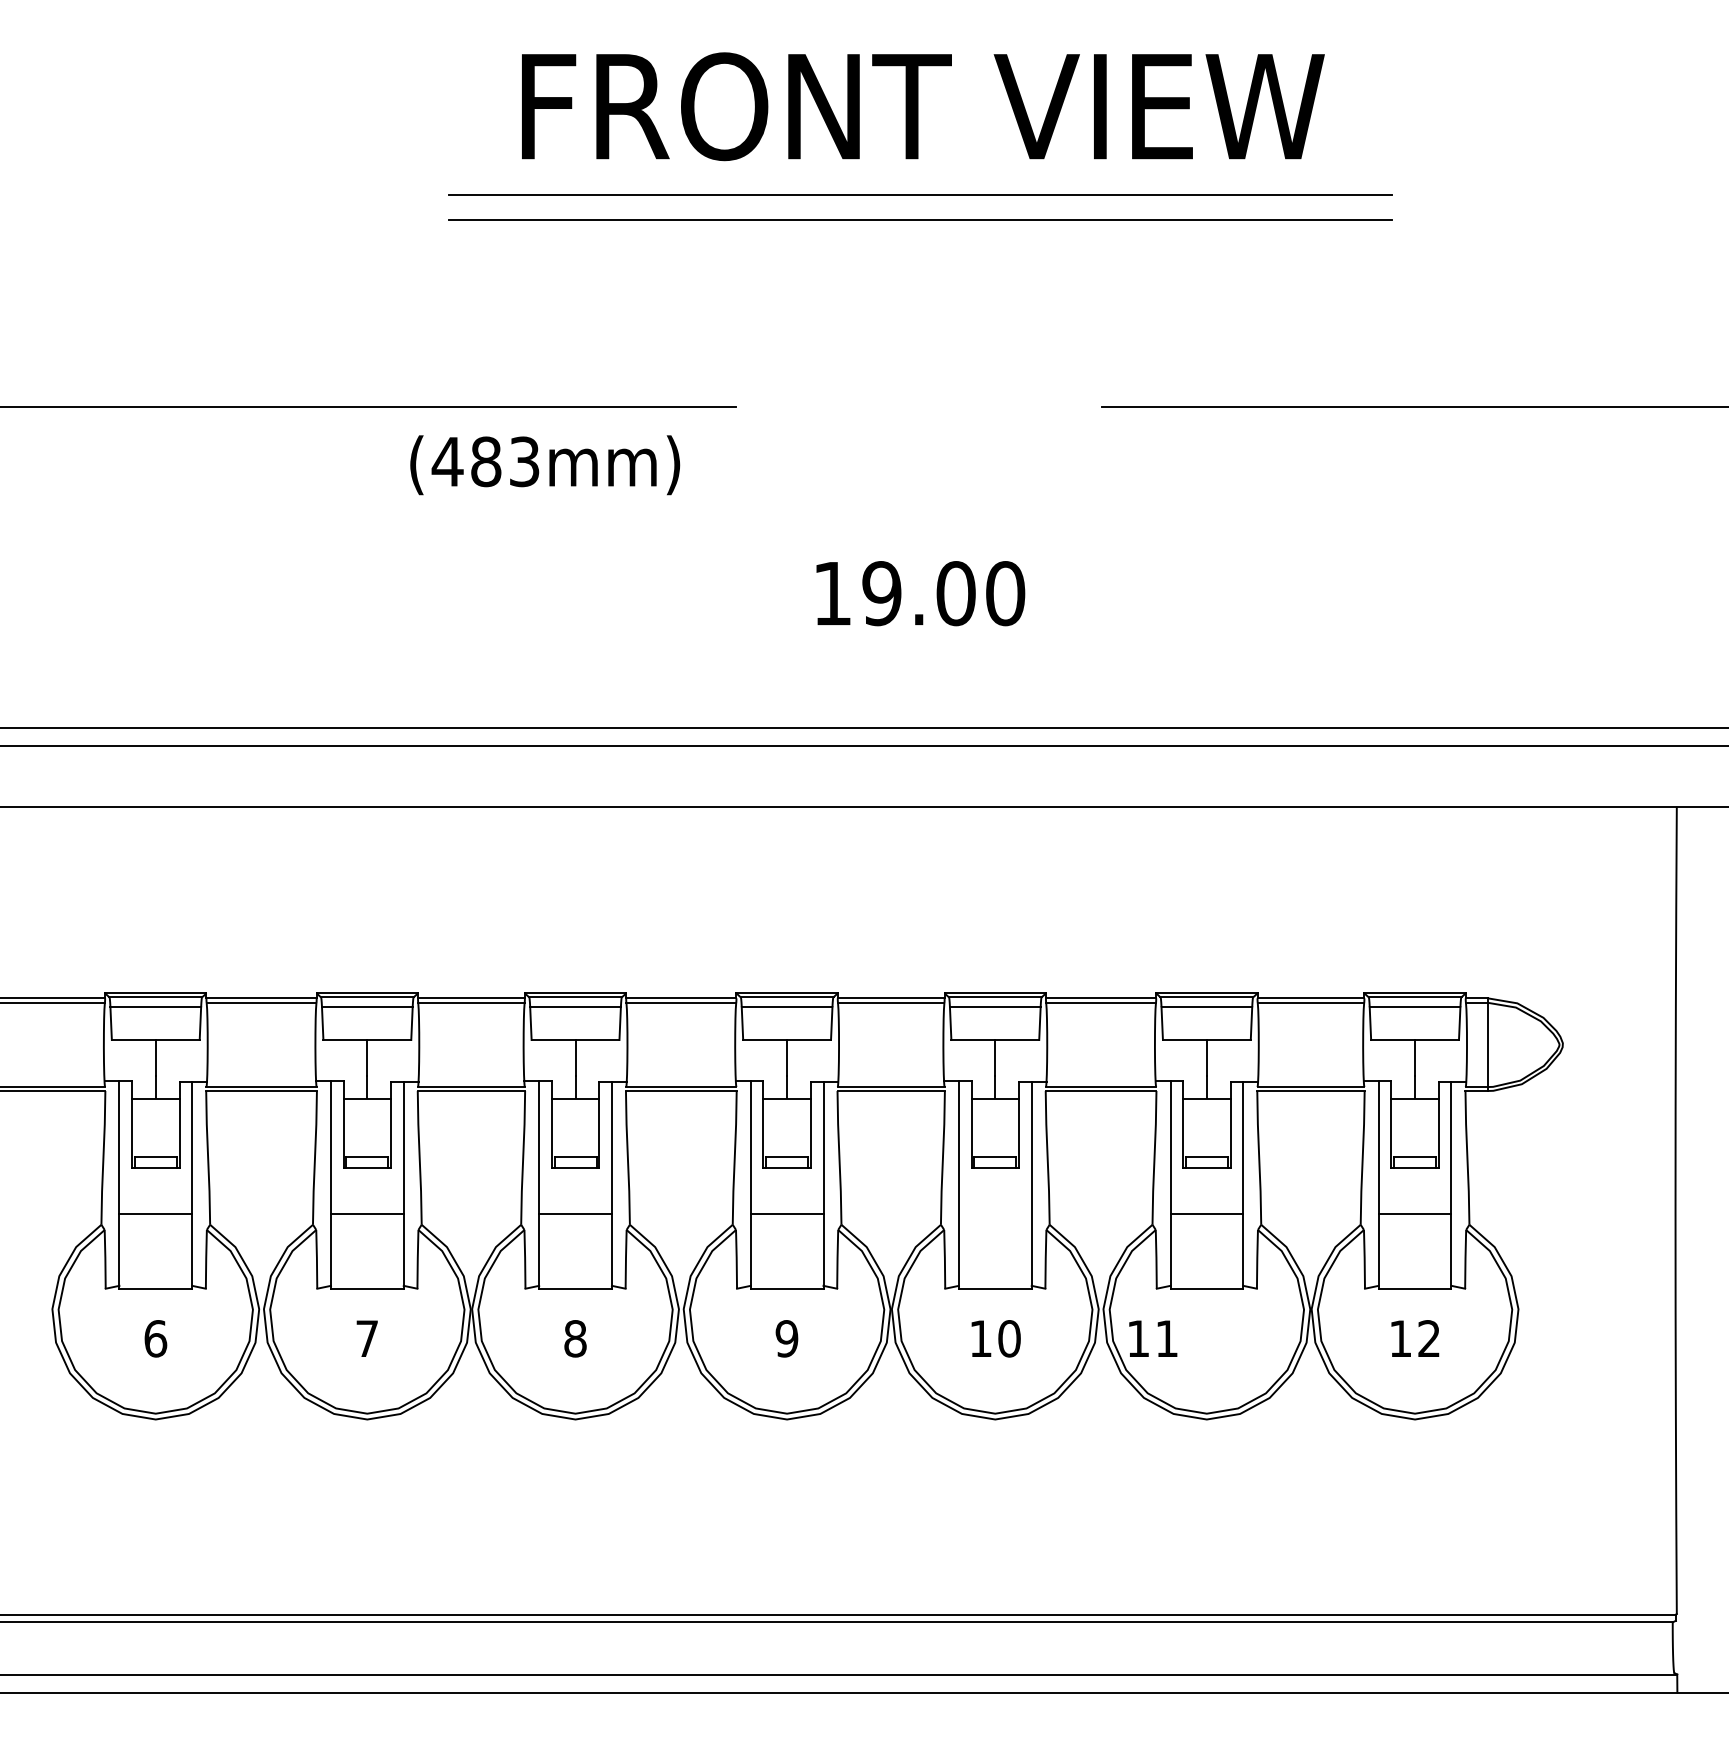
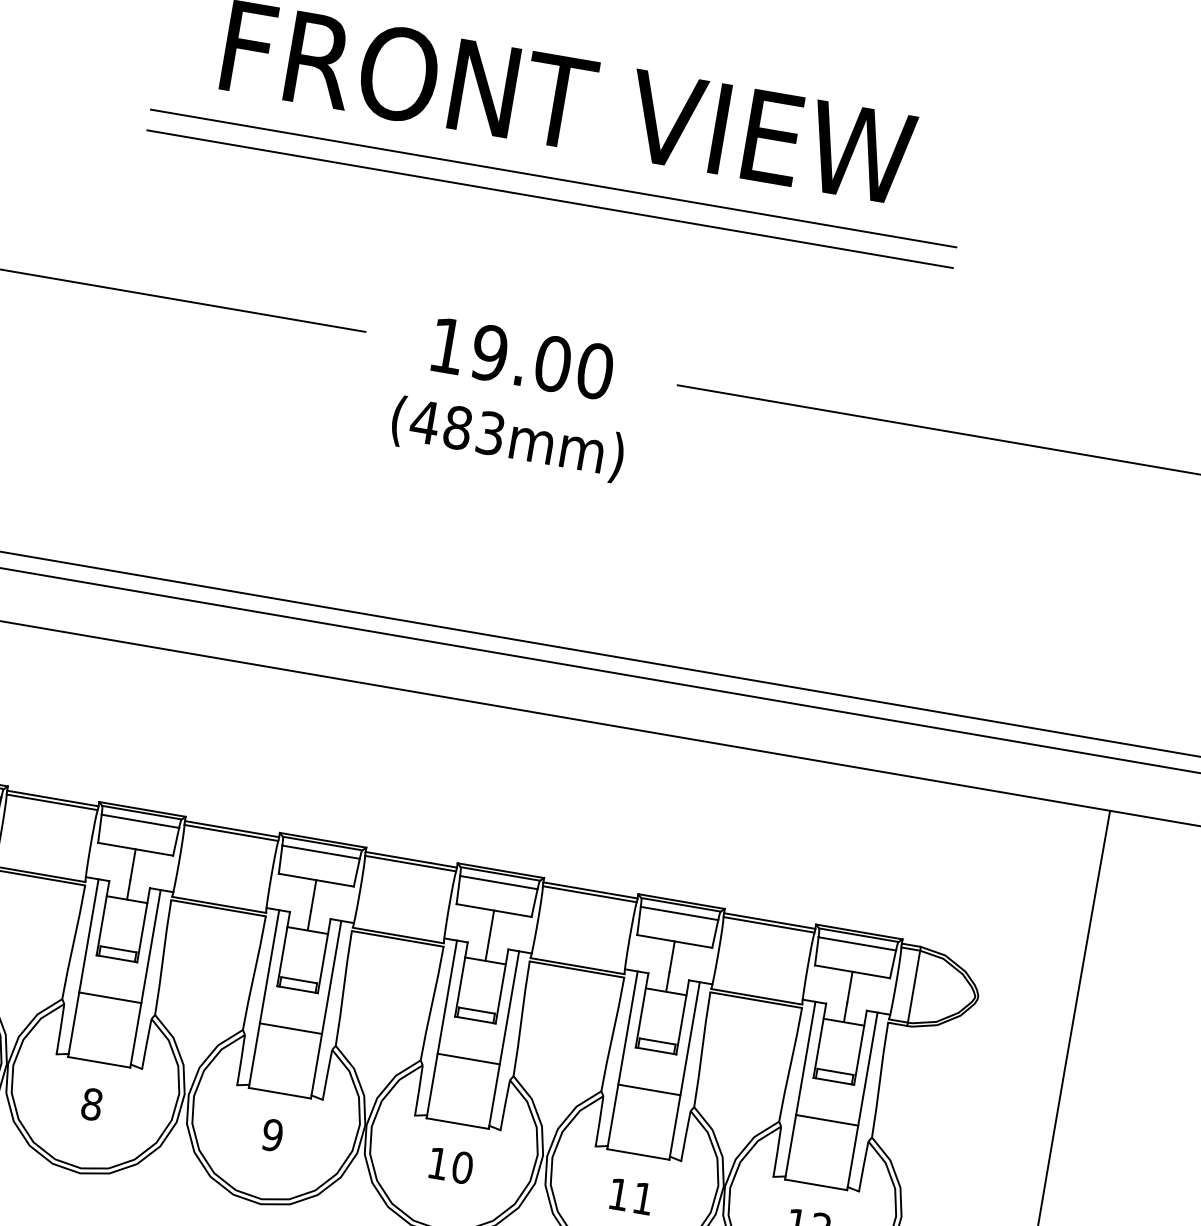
text: (545, 465) -> (507, 439), moved
text: (920, 593) -> (522, 358), moved
line: (994, 1213) -> (468, 1058), added
text: (1153, 1338) -> (631, 1196), moved

